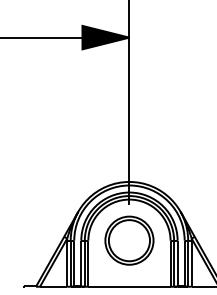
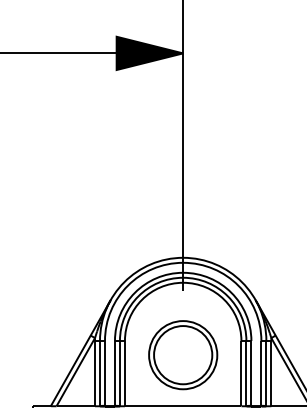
part: (129, 240) -> (183, 354), moved

